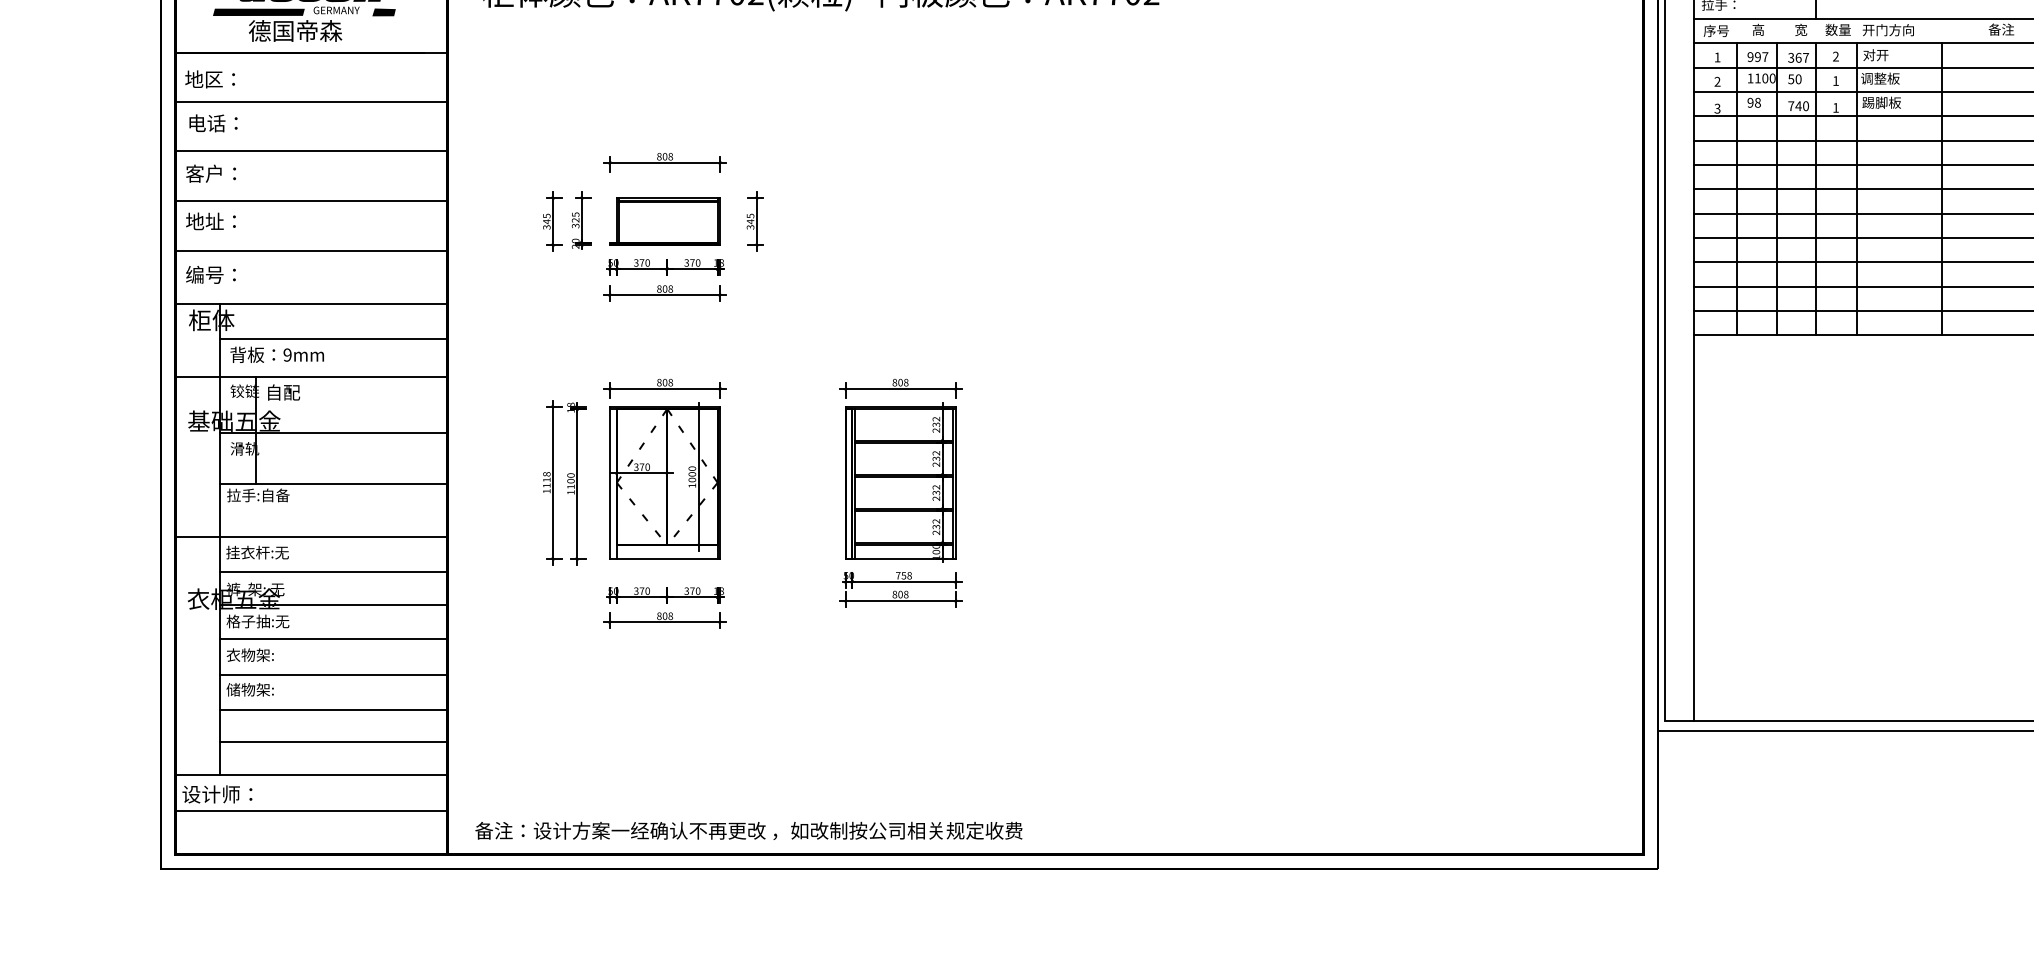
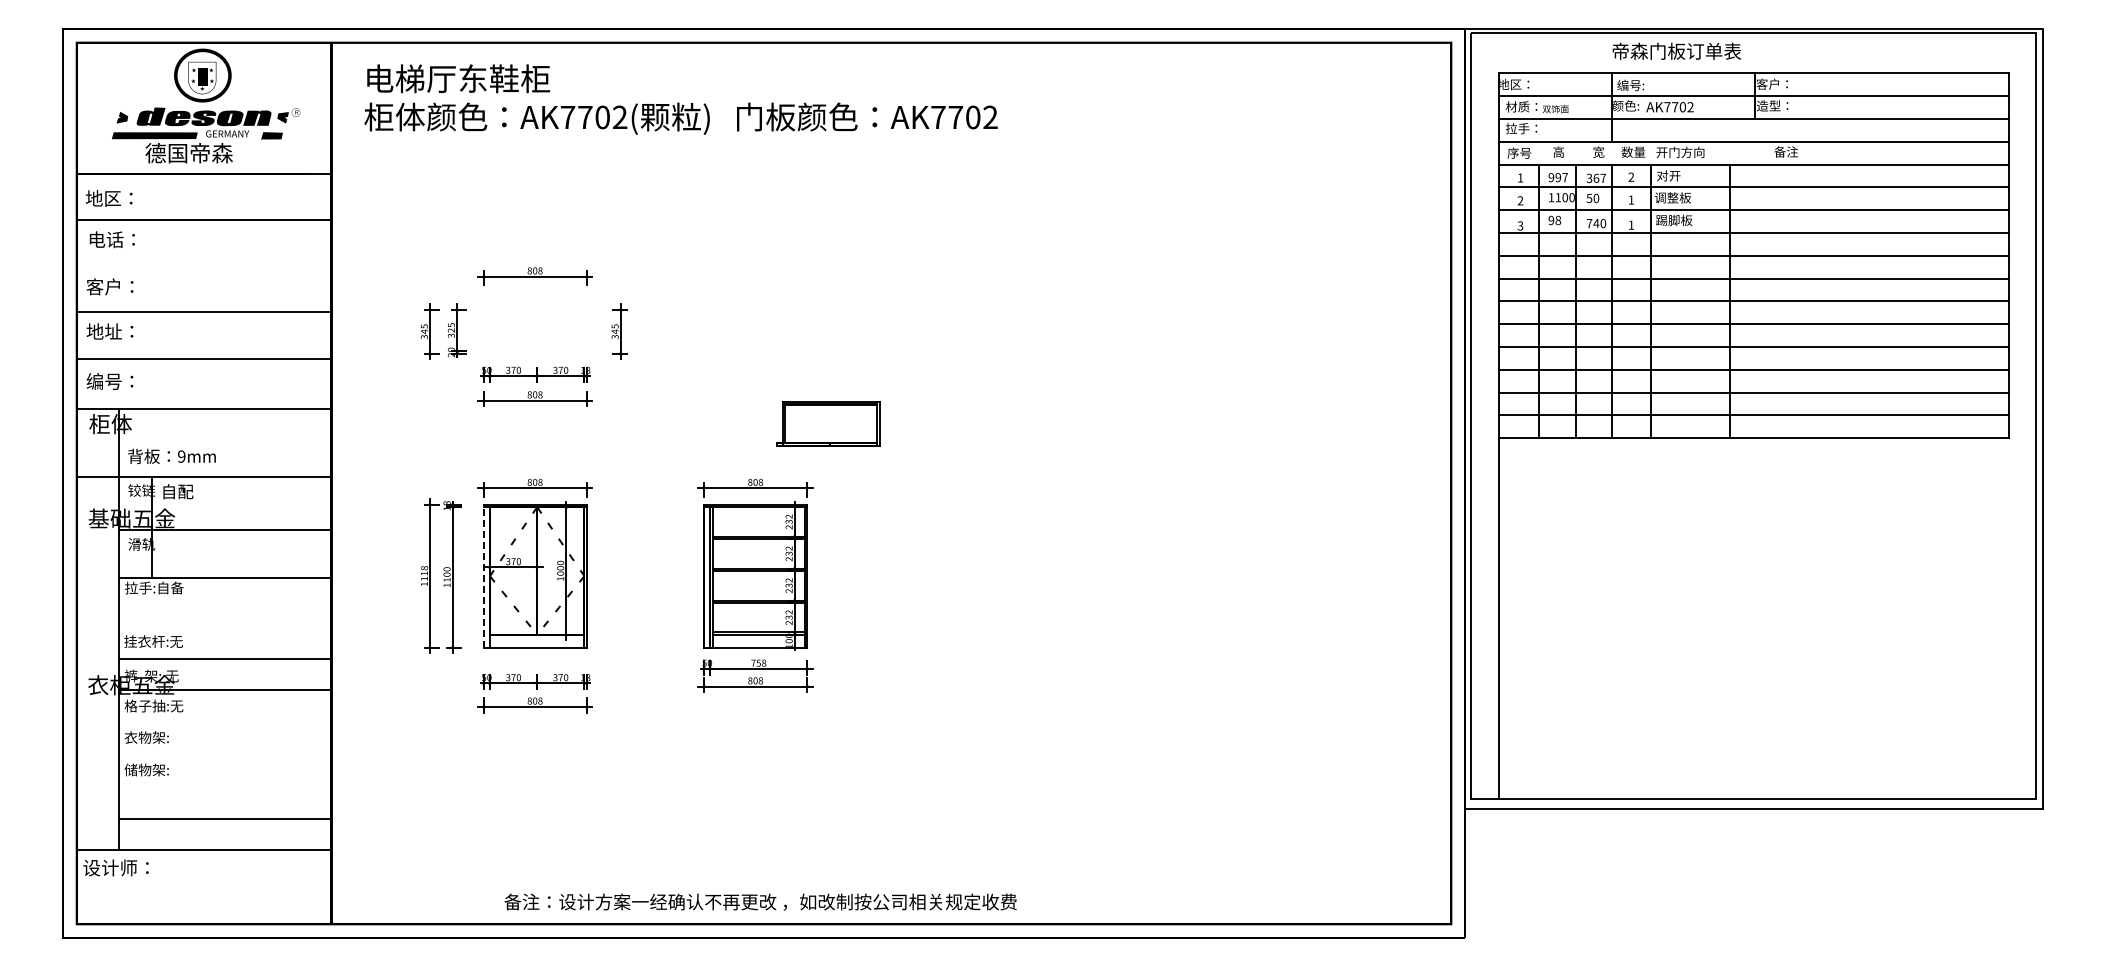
line: (311, 150) -> (204, 265), removed
part: (665, 221) -> (828, 423), moved
line: (333, 338) -> (224, 441), removed
line: (609, 482) -> (483, 575), solid -> dashed
line: (310, 537) -> (203, 627), removed
line: (333, 639) -> (224, 722), removed
line: (333, 675) -> (224, 756), removed
line: (333, 710) -> (224, 789), removed
line: (310, 811) -> (203, 883), removed
text: (748, 830) -> (760, 901), moved

